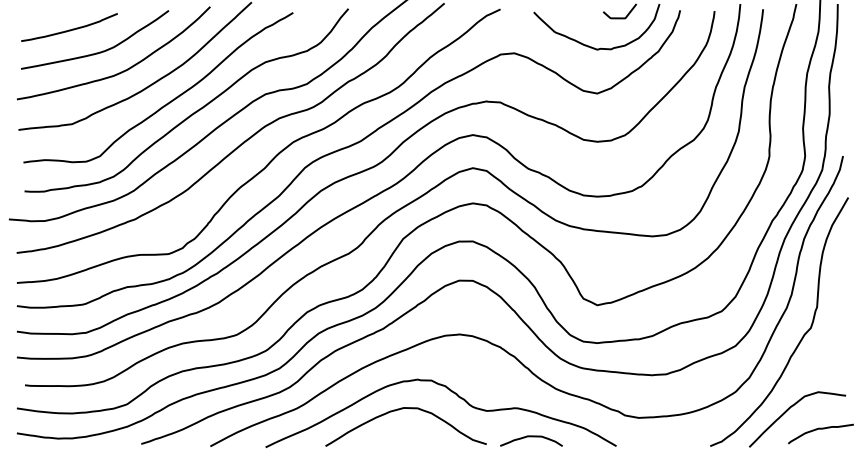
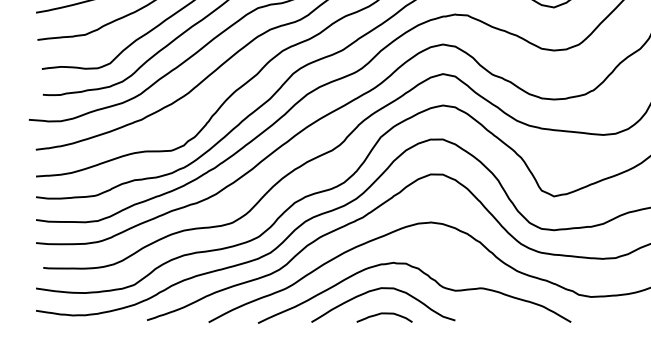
curve: (531, 437) -> (384, 314), moved

